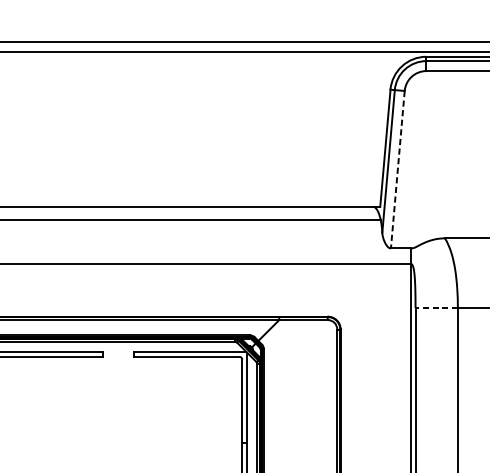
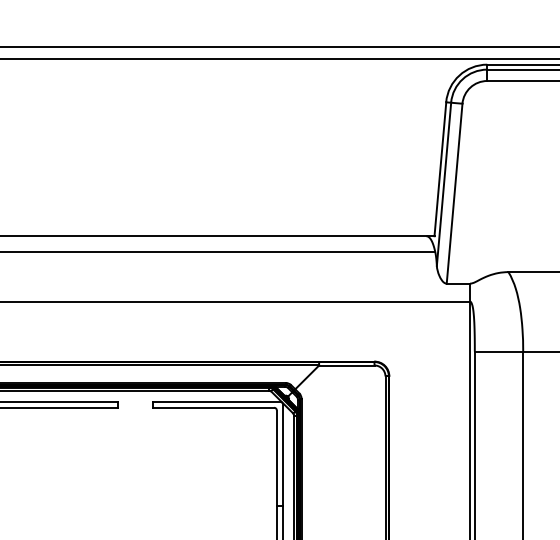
line: (397, 170) -> (454, 194), dashed -> solid
line: (436, 307) -> (498, 351), dashed -> solid

